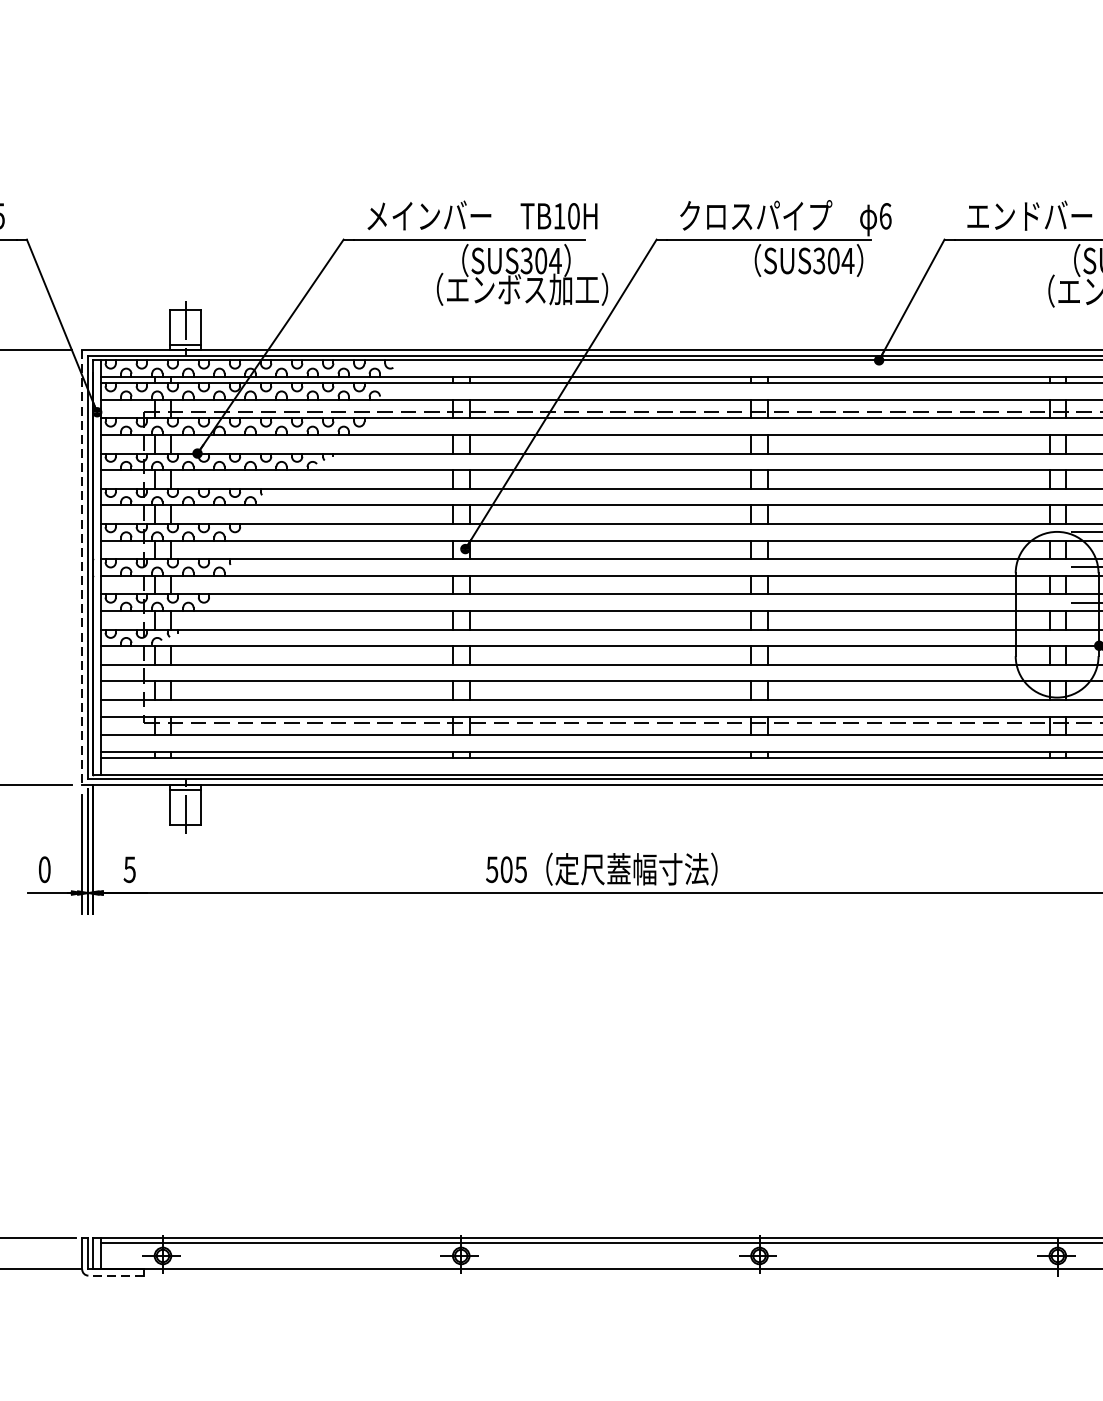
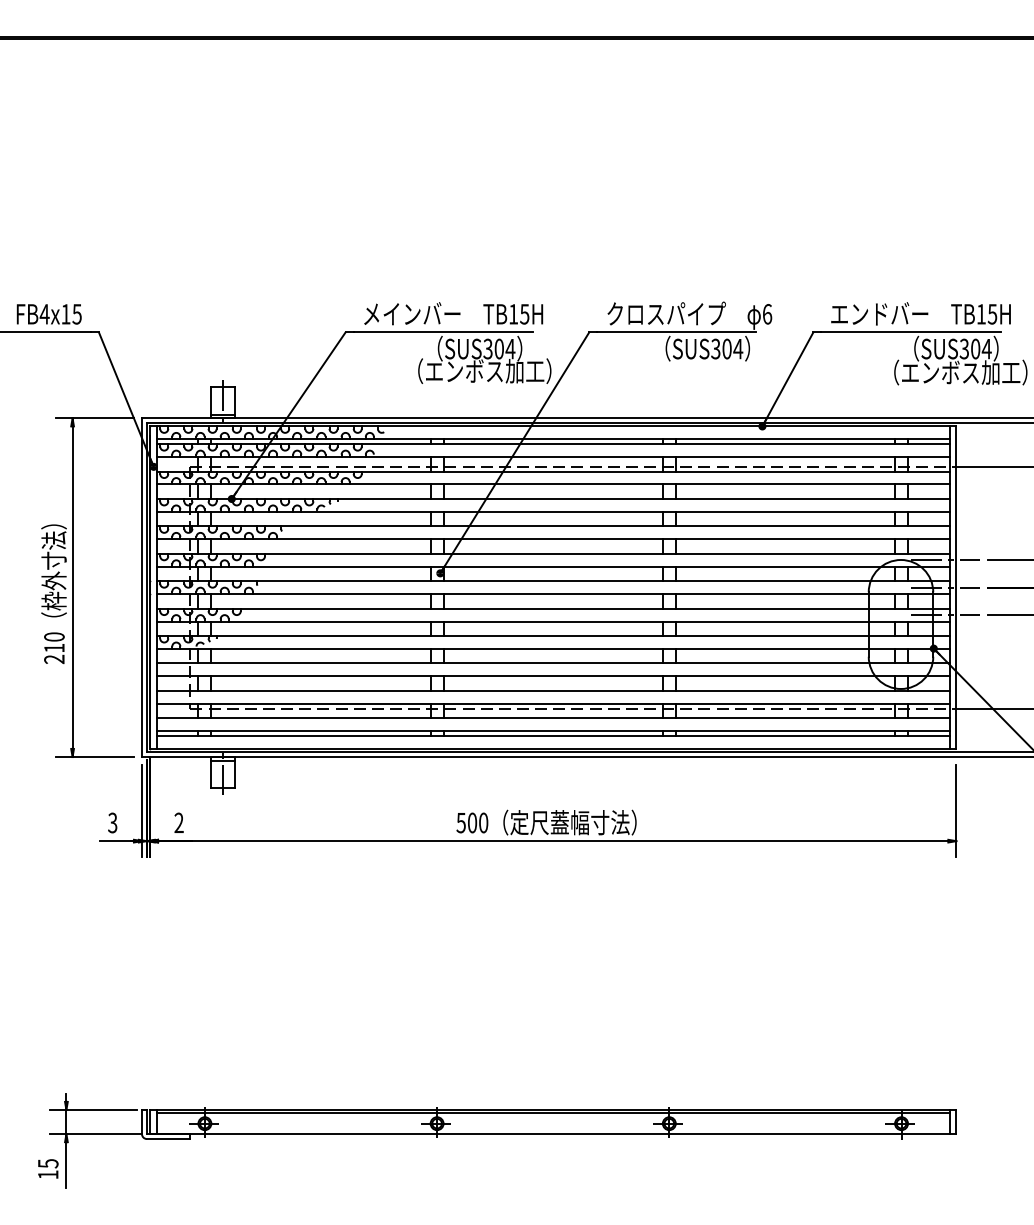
text: (573, 216) -> (524, 314), TB10H -> TB15H
line: (82, 568) -> (142, 588), dashed -> solid
text: (44, 869) -> (112, 822), 0 -> 3
text: (129, 869) -> (178, 822), 5 -> 2
text: (520, 869) -> (483, 822), 505 -> 500
line: (116, 1276) -> (168, 1139), dashed -> solid

